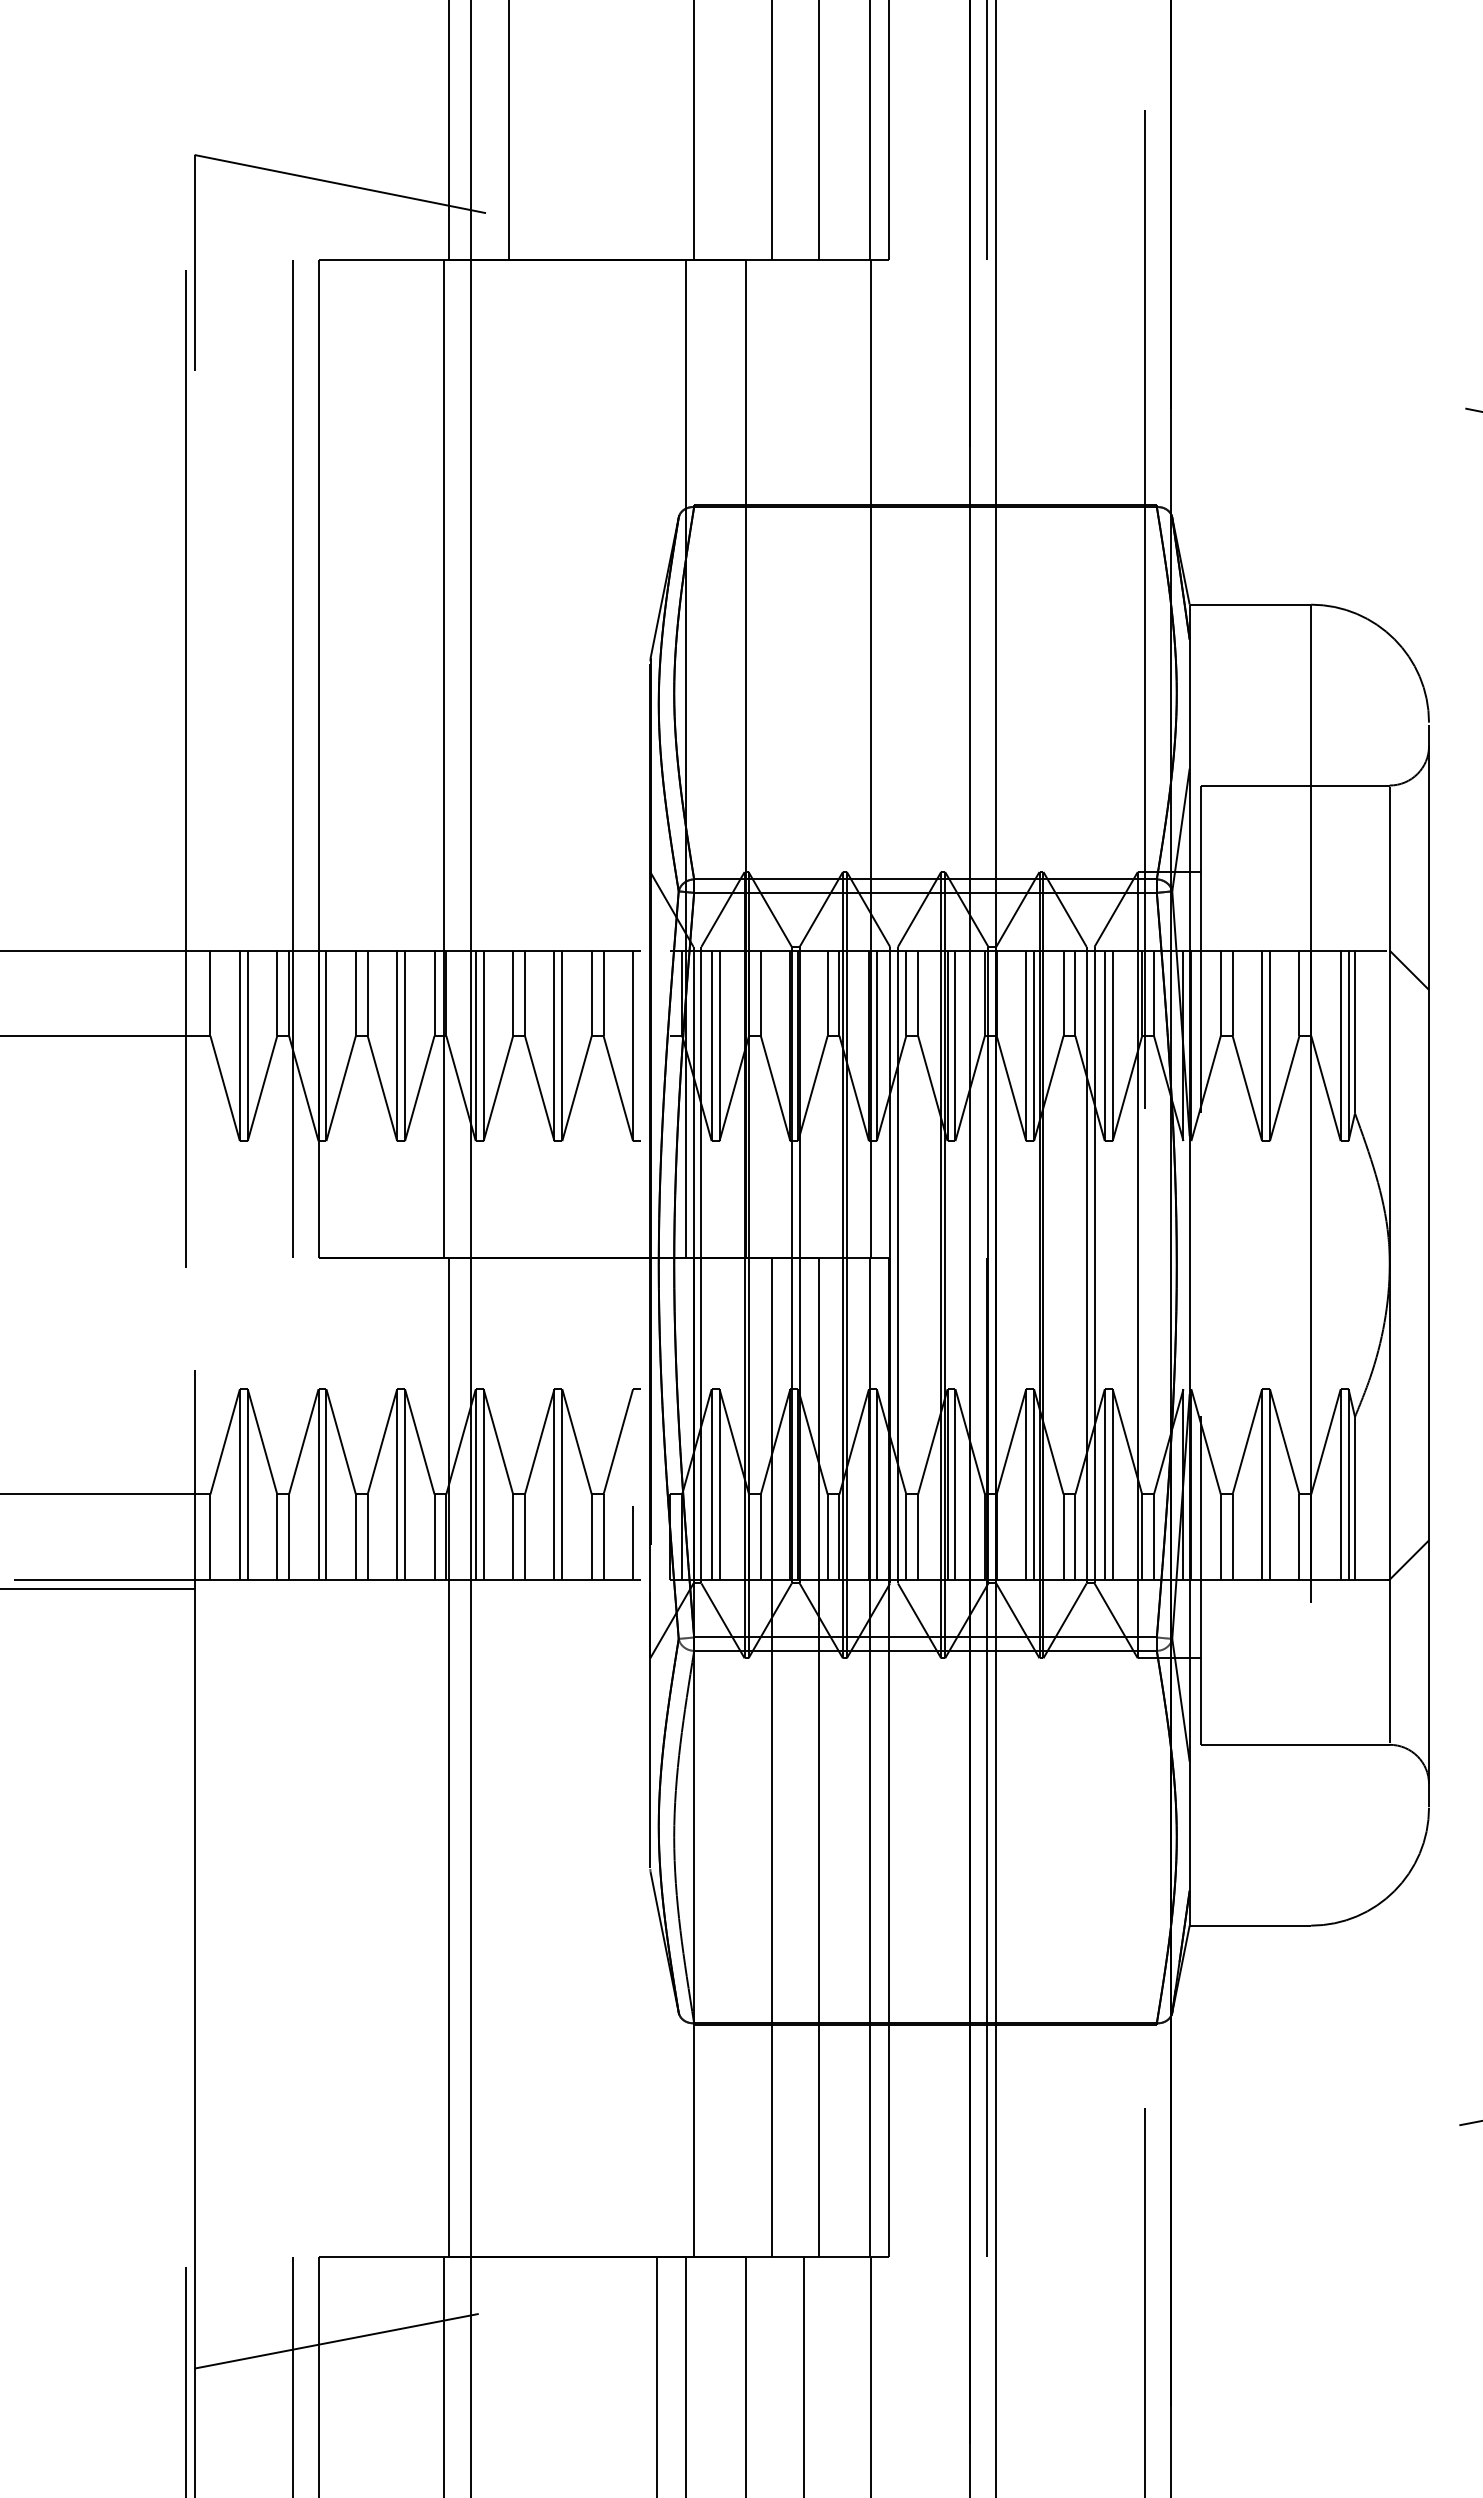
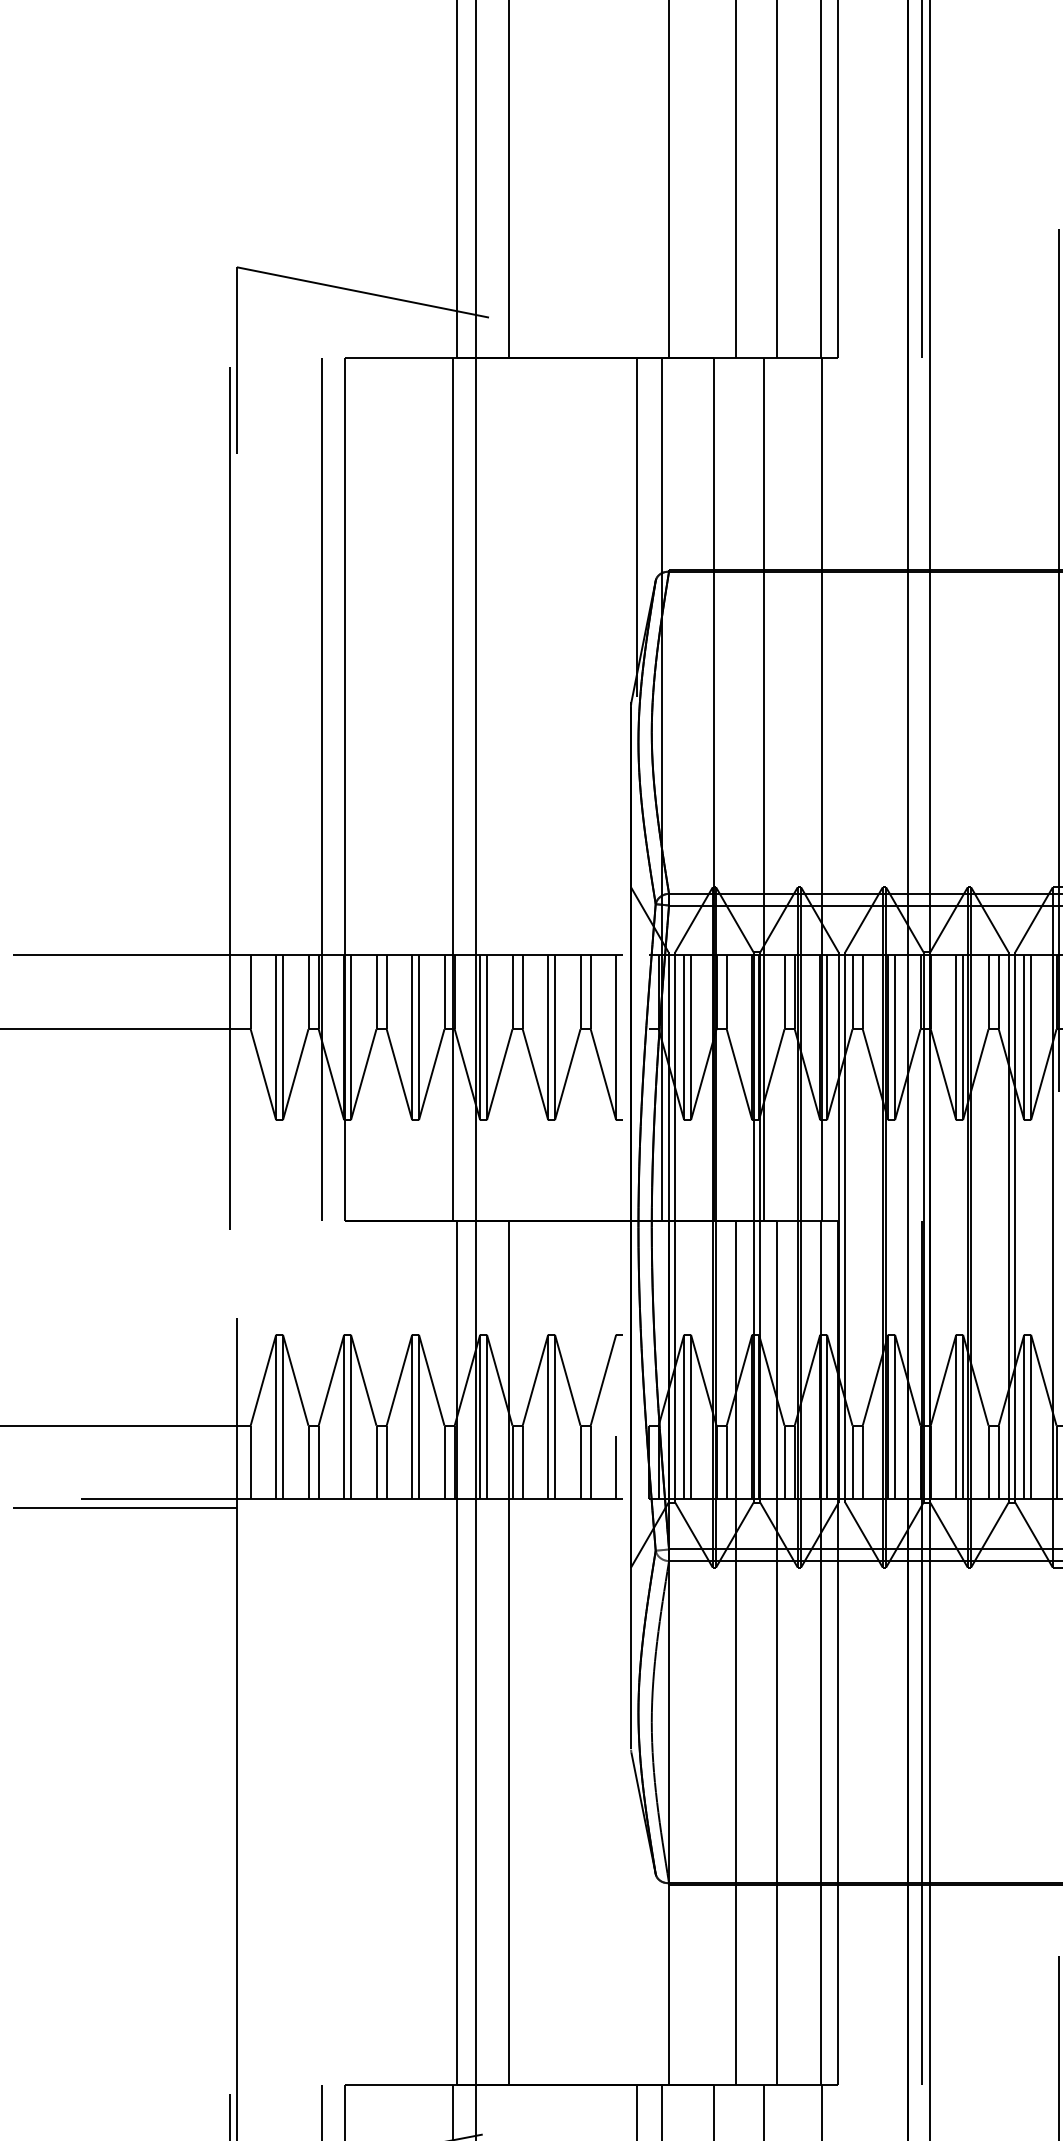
line: (657, 455) -> (637, 527), added
line: (803, 758) -> (763, 789), added
line: (508, 1757) -> (508, 1653), added

